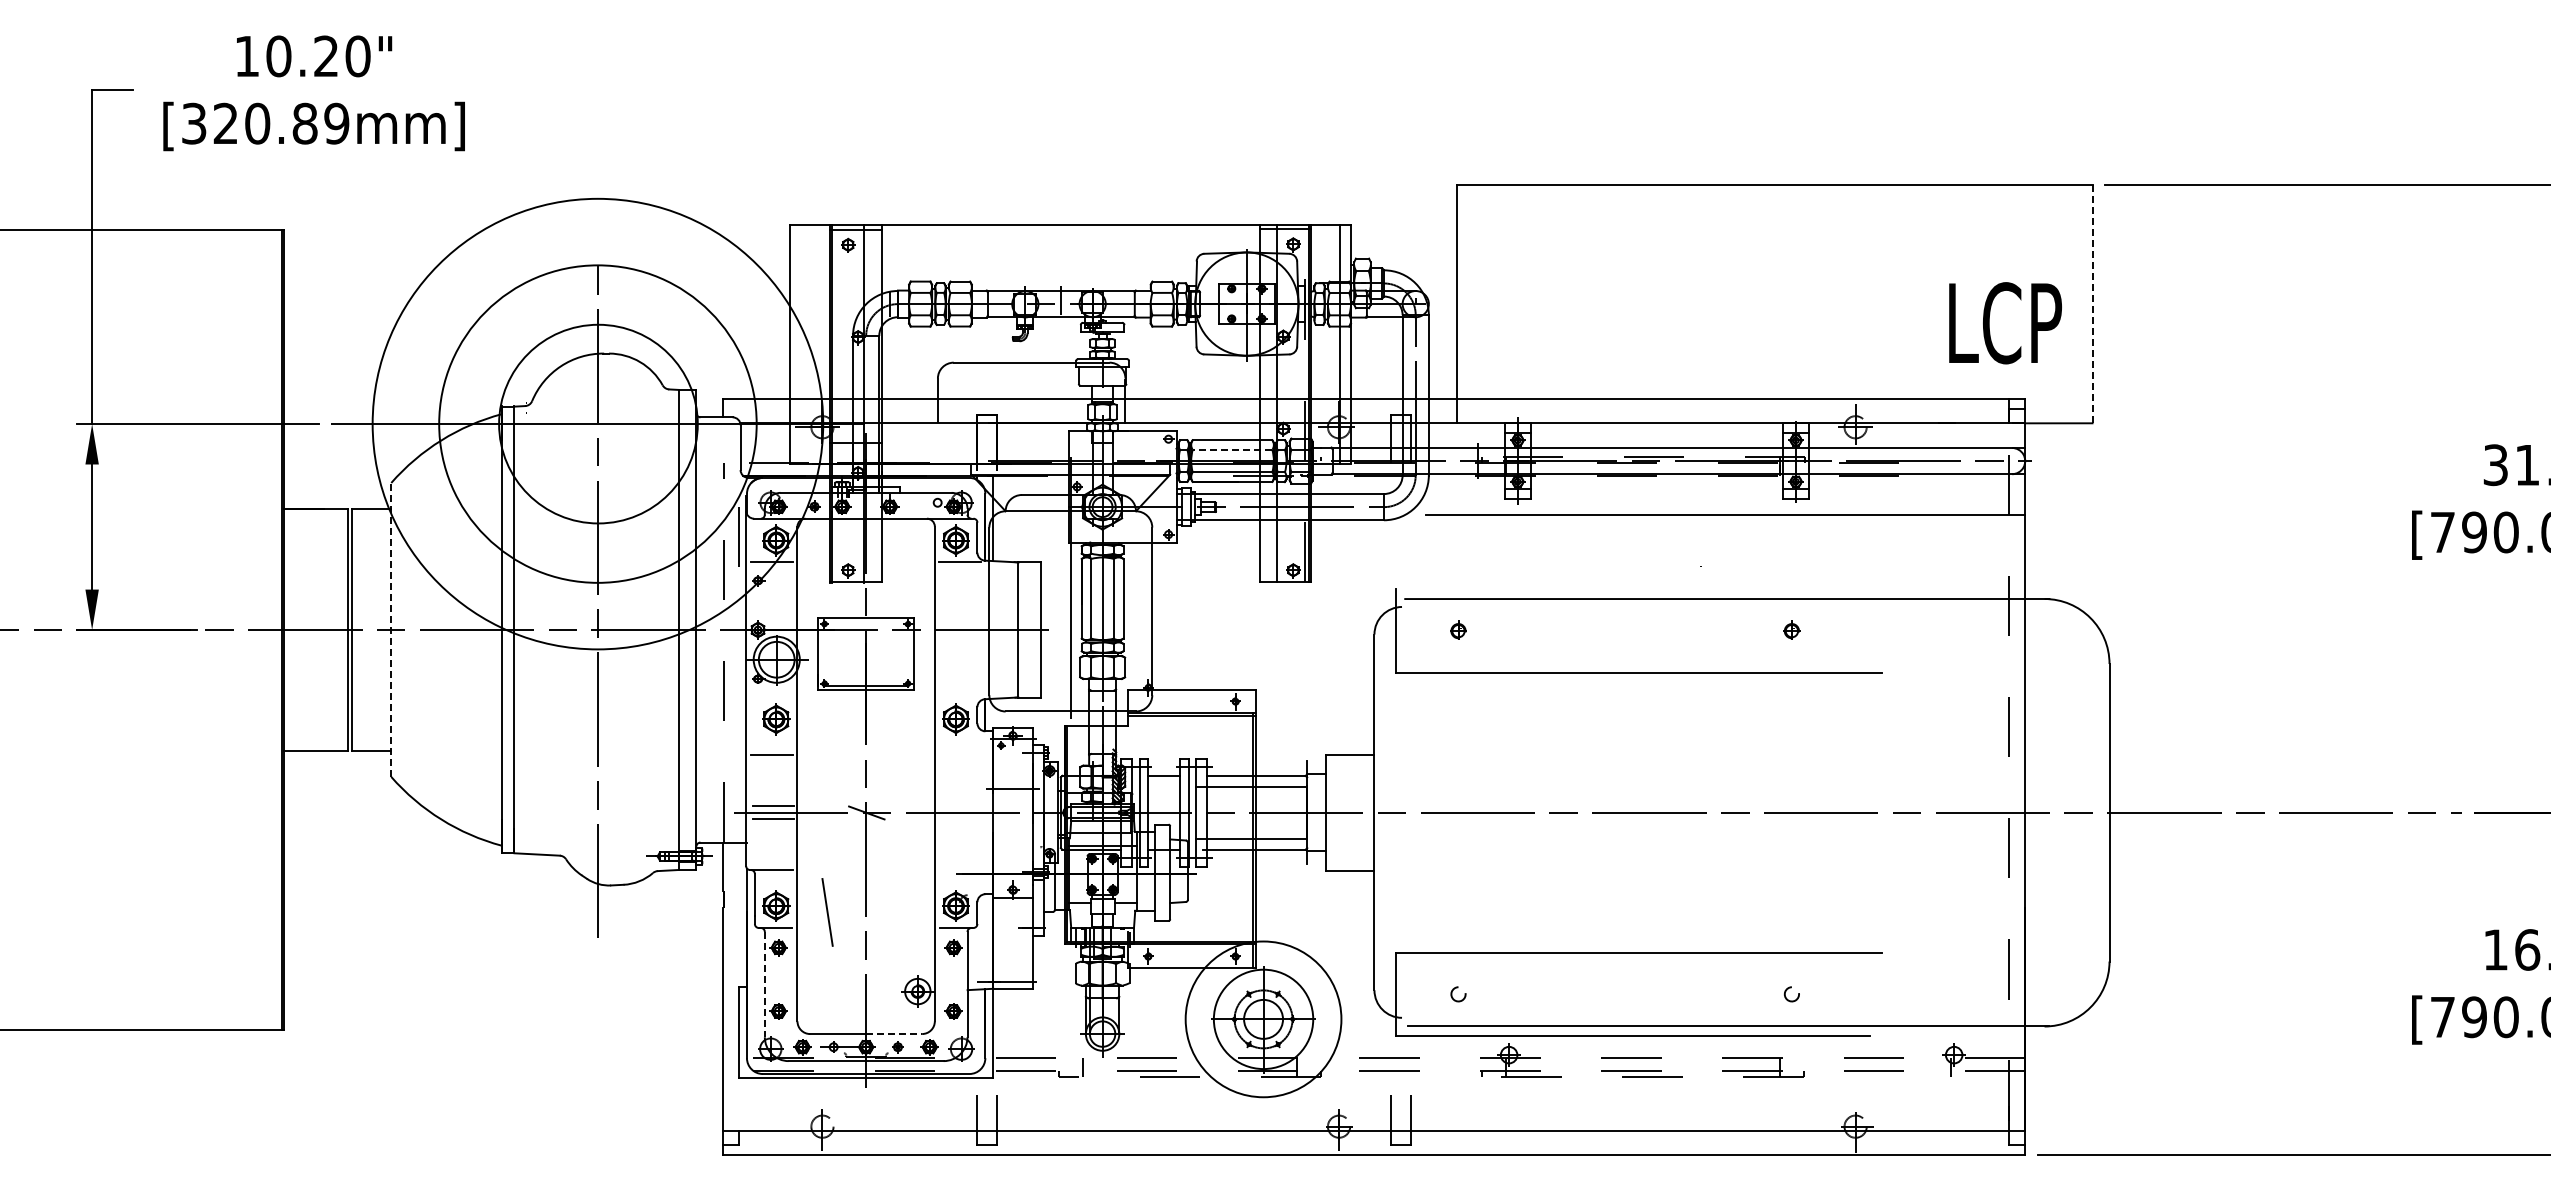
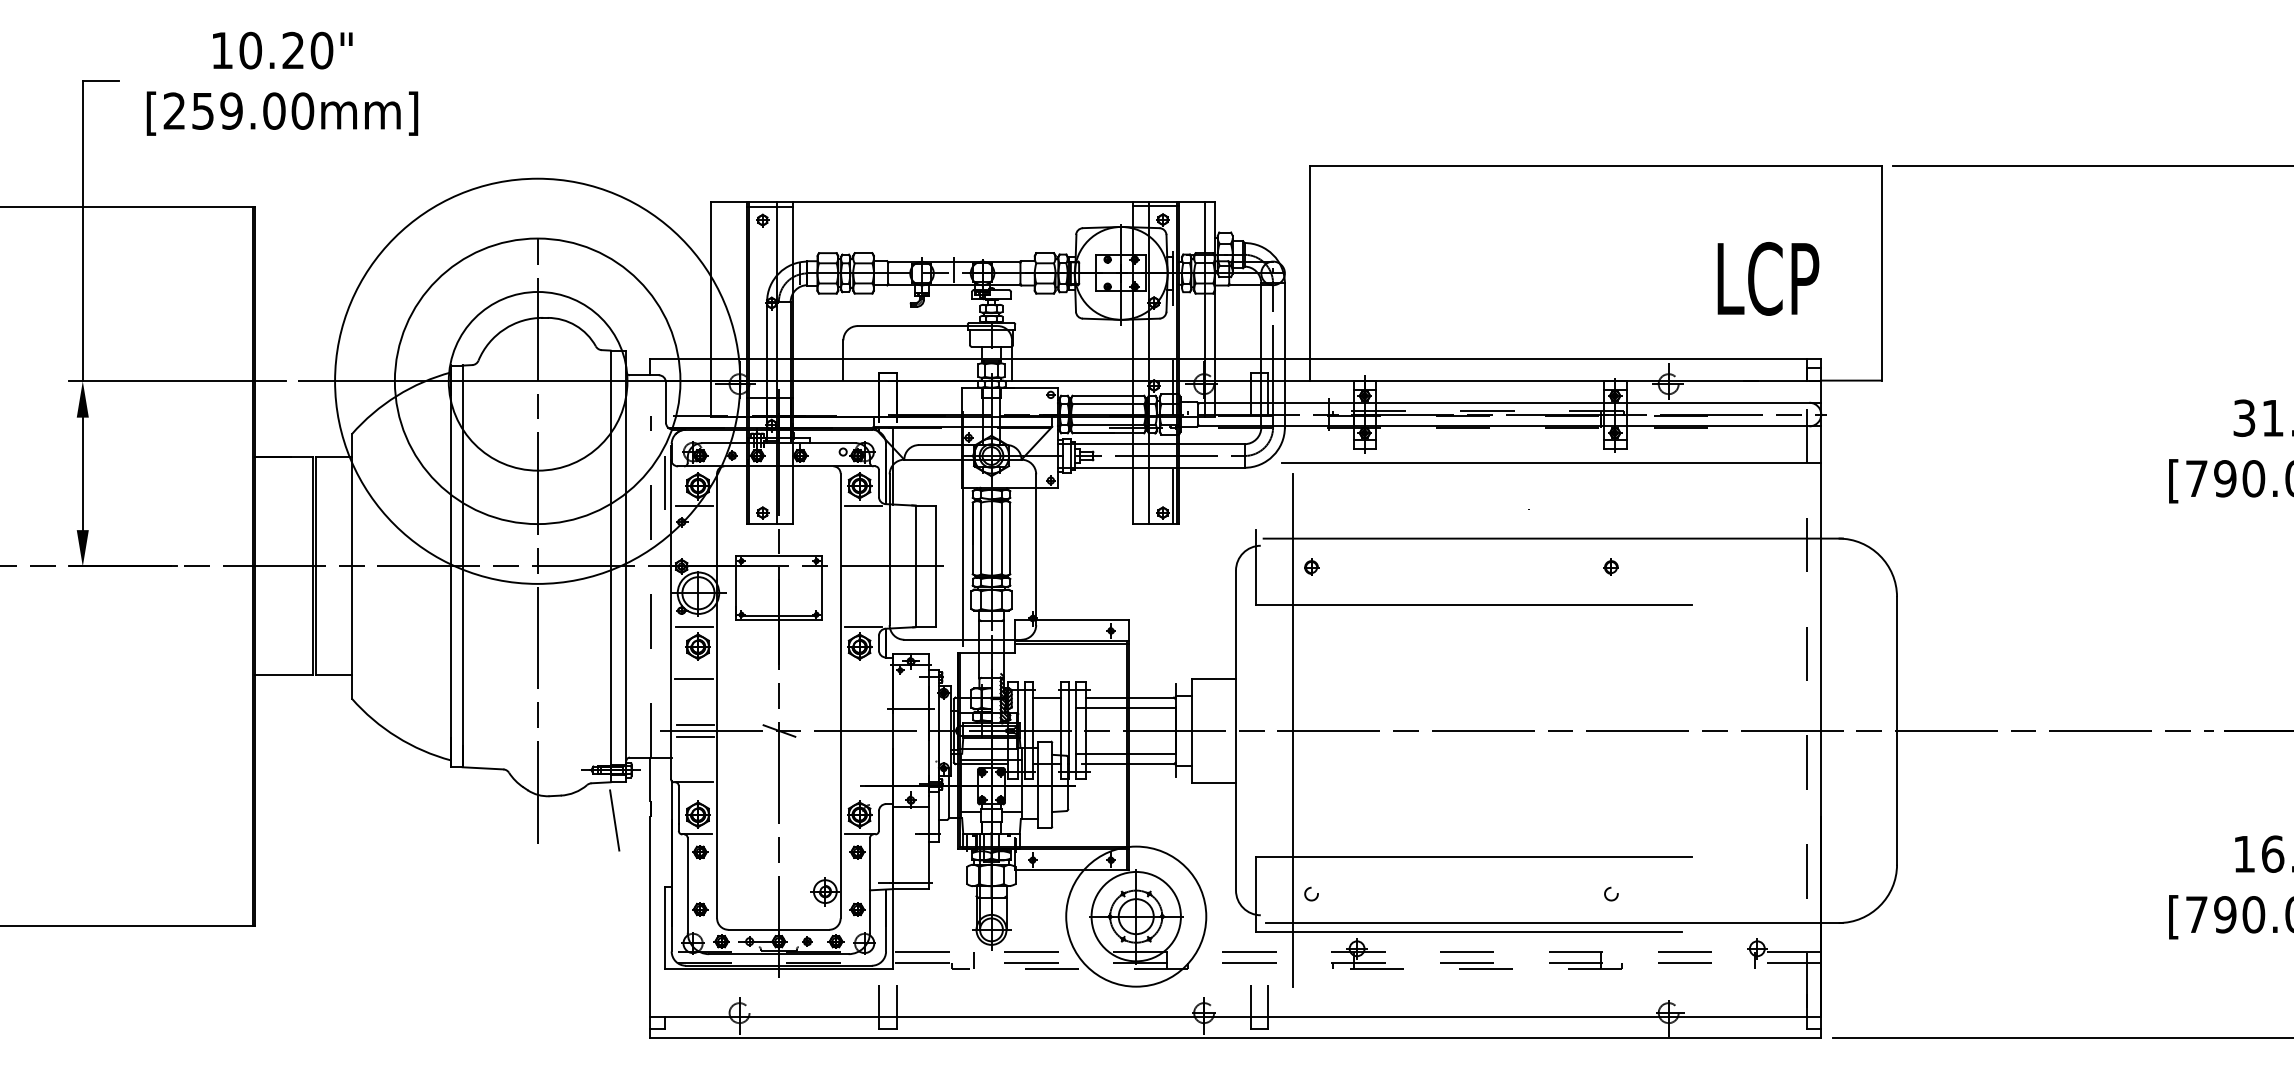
text: (265, 123) -> (238, 110), [320.89mm] -> [259.00mm]
line: (2092, 303) -> (1881, 272), dashed -> solid
text: (2005, 323) -> (1768, 279), moved
line: (1232, 449) -> (1108, 404), dashed -> solid
line: (391, 629) -> (352, 566), dashed -> solid
line: (772, 697) -> (694, 627), added
line: (960, 697) -> (863, 627), added
line: (1437, 812) -> (1292, 730), added
line: (827, 912) -> (614, 820), moved
line: (764, 984) -> (687, 885), dashed -> solid
line: (894, 1034) -> (804, 930), dashed -> solid

